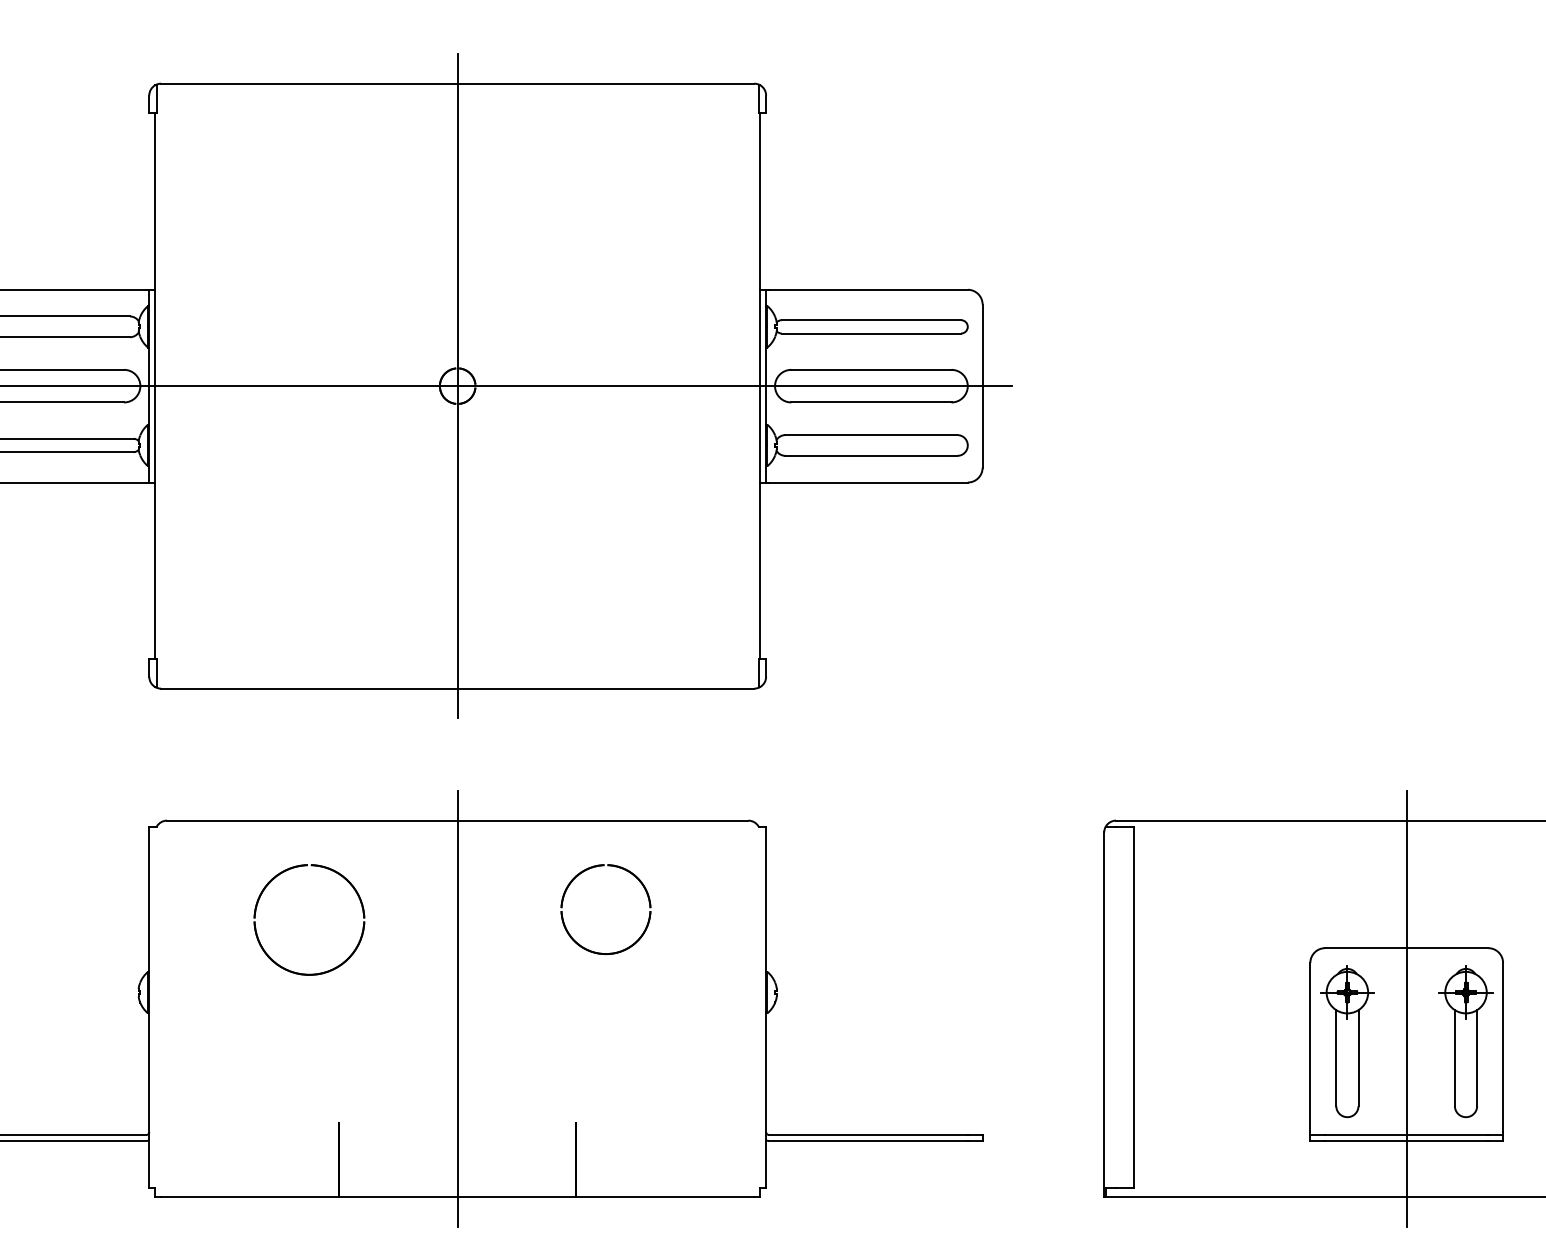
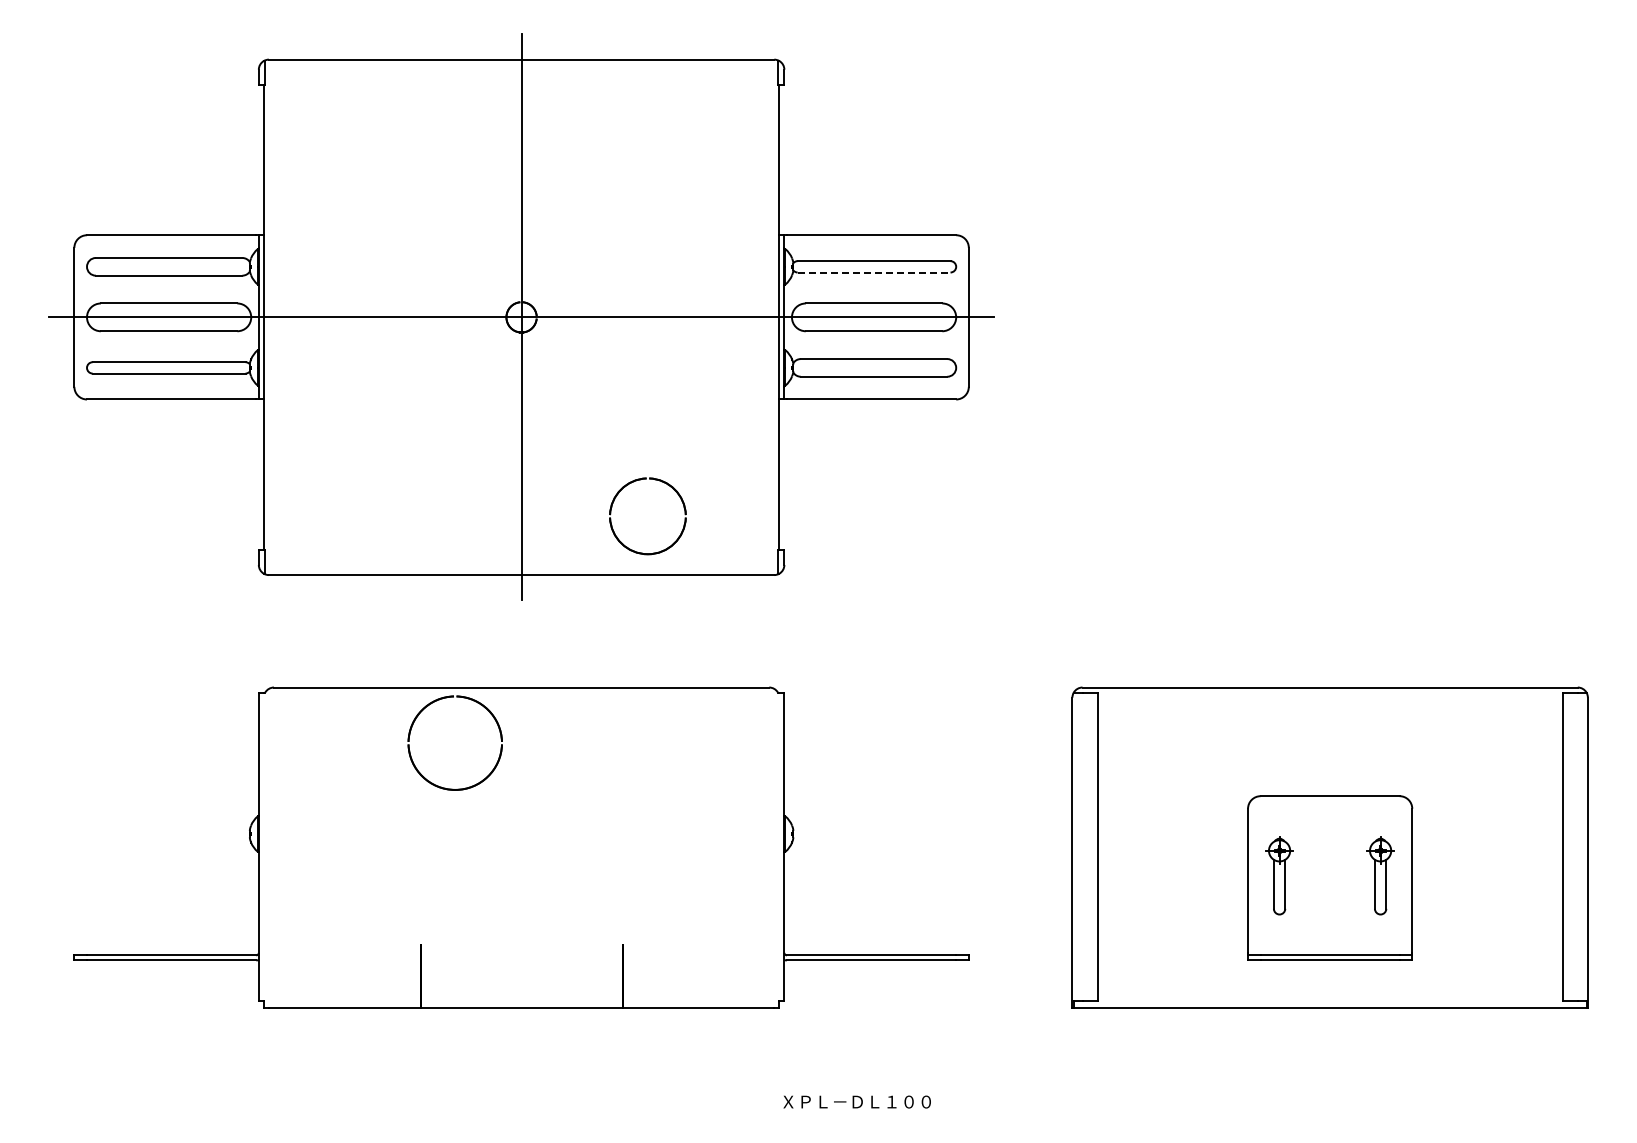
line: (871, 333) -> (874, 272), solid -> dashed
part: (260, 899) -> (413, 725), moved
part: (563, 912) -> (611, 518), moved
line: (457, 1008) -> (521, 847), removed
line: (1407, 1008) -> (1330, 847), removed
part: (1347, 1041) -> (1279, 875), size x0.6
part: (1465, 1041) -> (1380, 875), size x0.6

